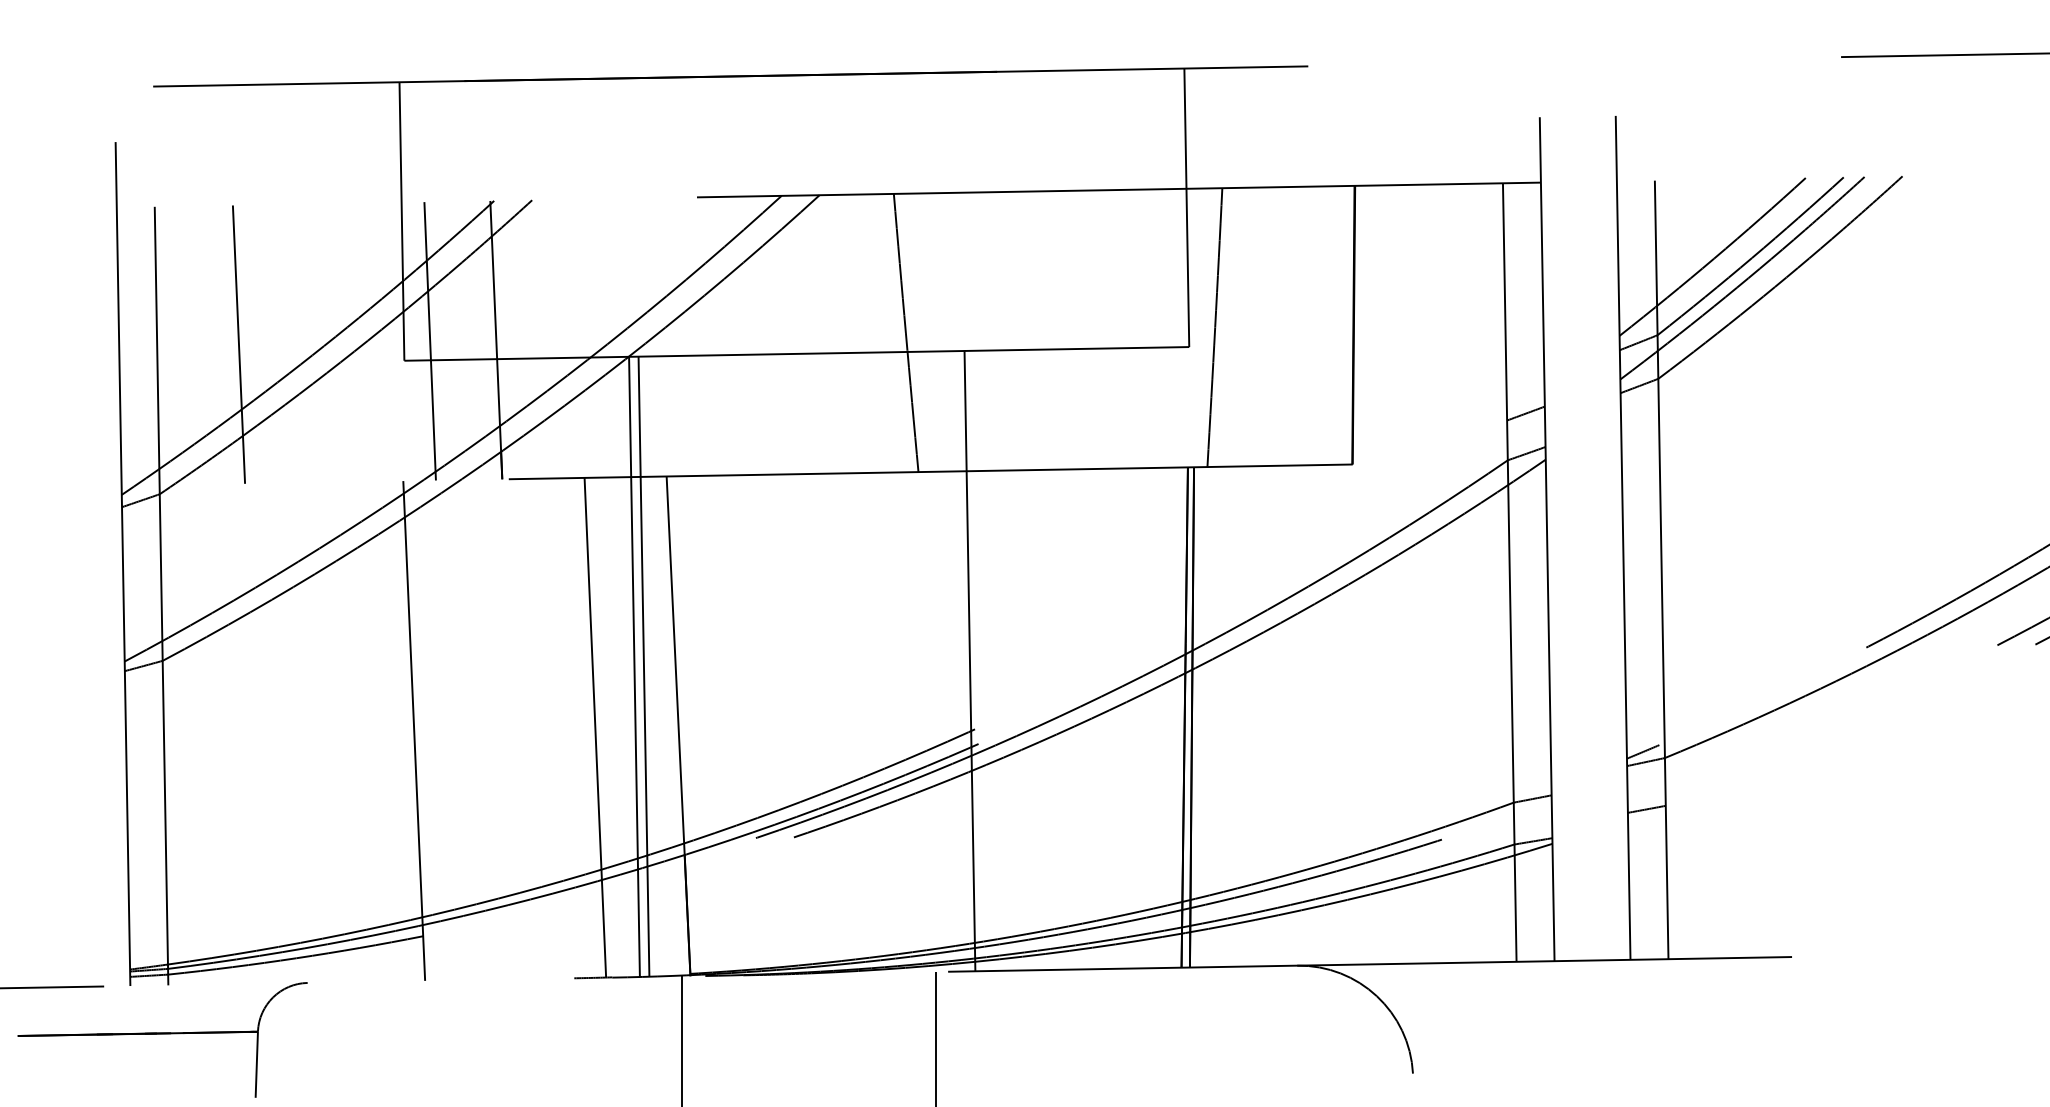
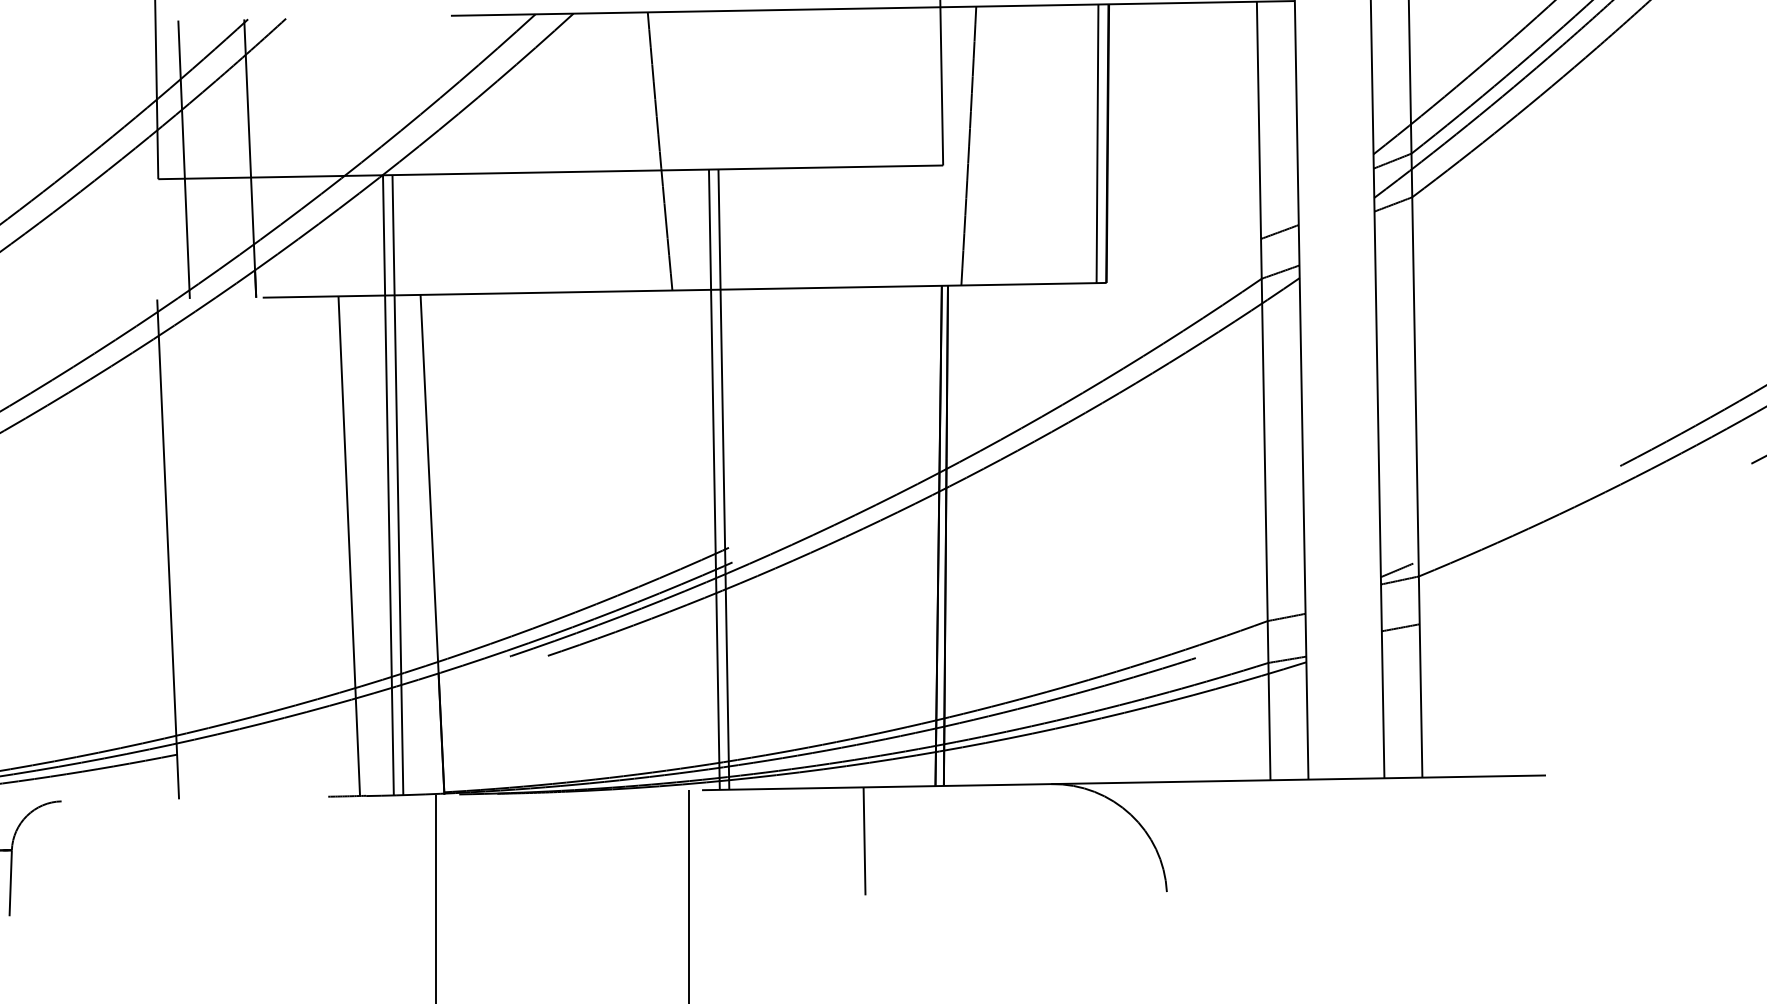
line: (1343, 325) -> (1097, 143), added
line: (960, 661) -> (714, 479), added
line: (1110, 1022) -> (864, 840), added

